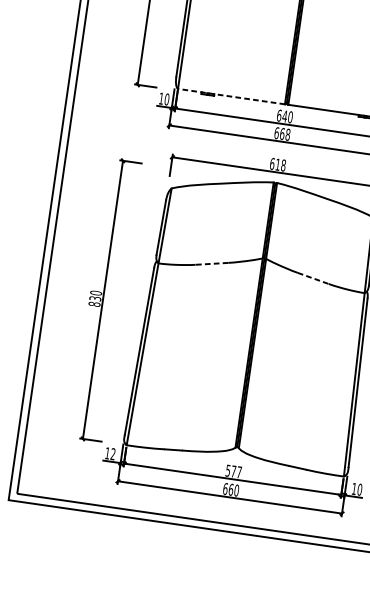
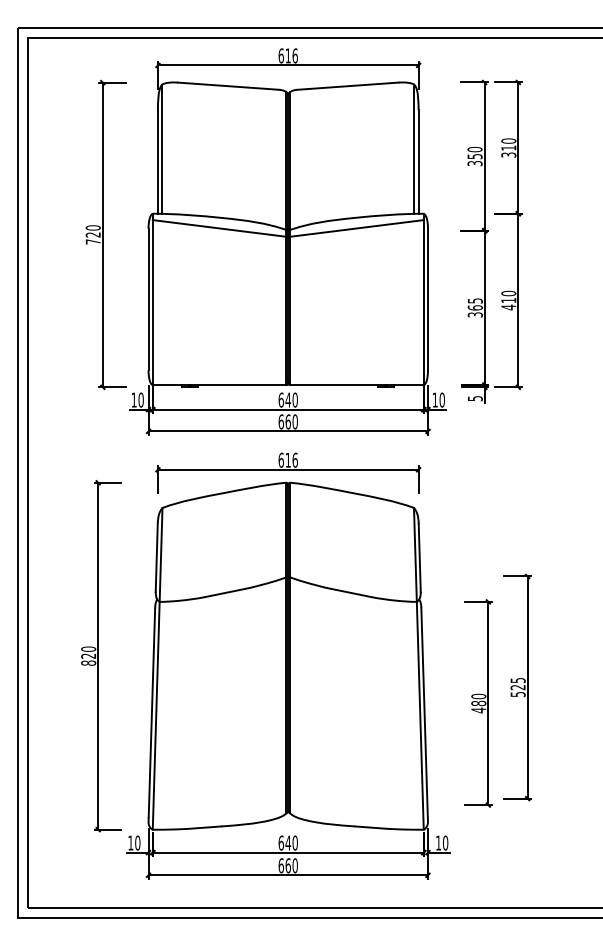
line: (231, 96) -> (219, 385), dashed -> solid
text: (287, 134) -> (294, 421), 668 -> 660
text: (283, 164) -> (294, 459), 618 -> 616
line: (211, 264) -> (224, 593), dashed -> solid
line: (313, 278) -> (351, 593), dashed -> solid
text: (96, 298) -> (89, 655), 830 -> 820
text: (112, 453) -> (137, 842), 12 -> 10
text: (233, 471) -> (287, 842), 577 -> 640

